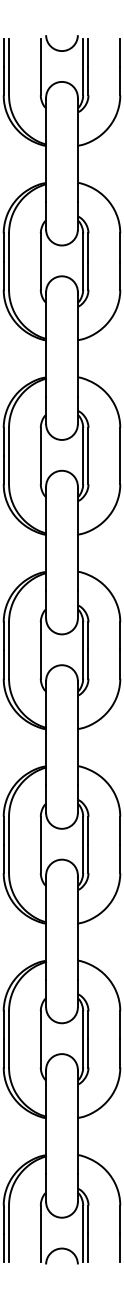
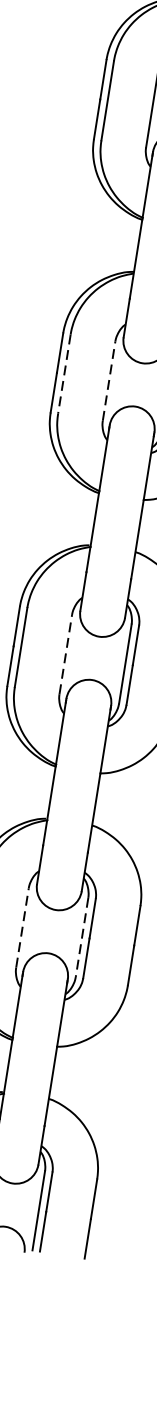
line: (40, 649) -> (108, 379), solid -> dashed
line: (9, 650) -> (65, 374), solid -> dashed
line: (40, 844) -> (65, 653), solid -> dashed
line: (40, 1038) -> (22, 926), solid -> dashed
line: (83, 1039) -> (82, 937), solid -> dashed

